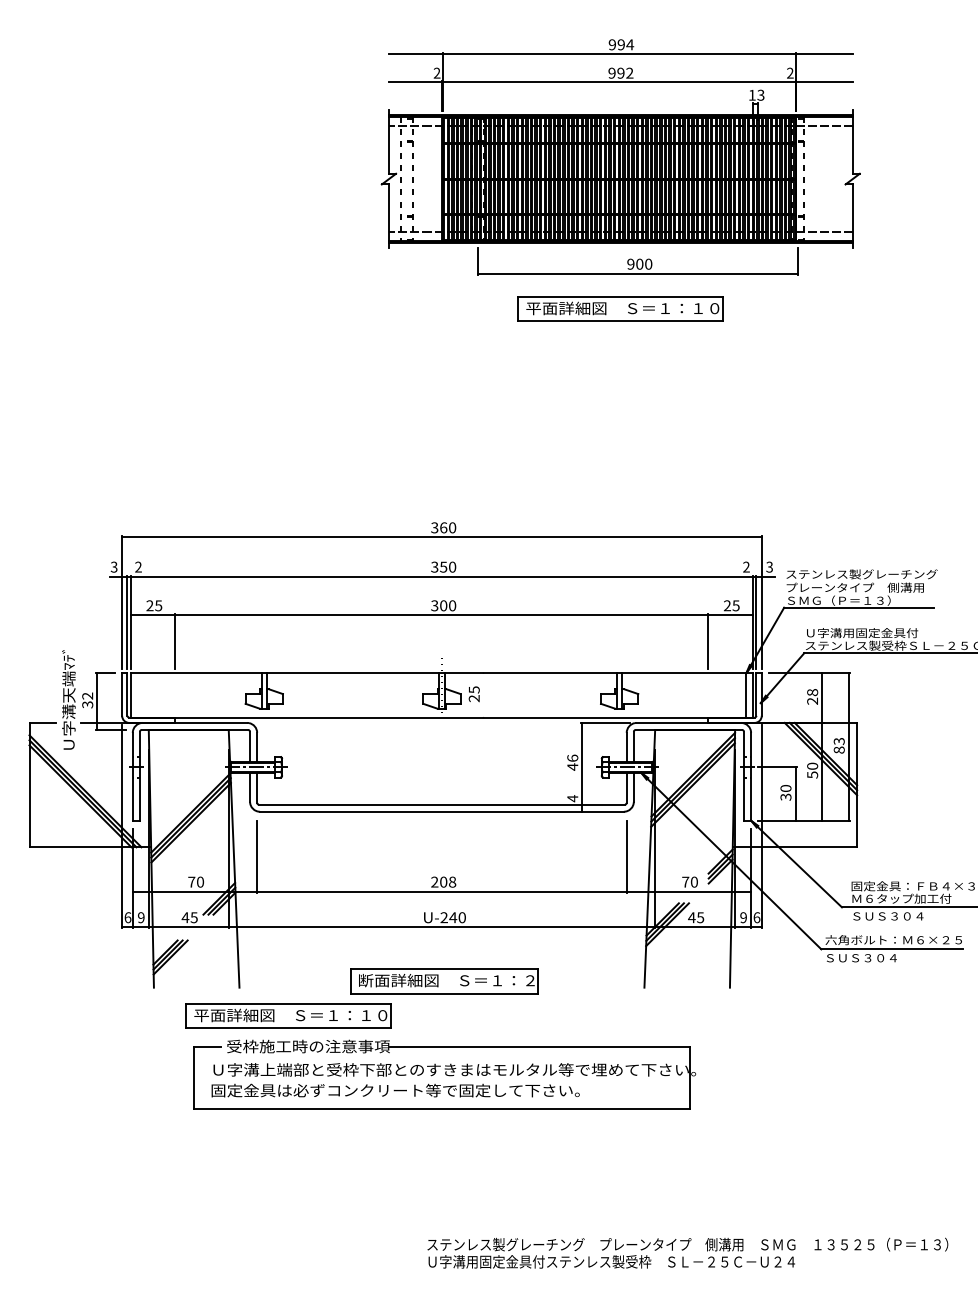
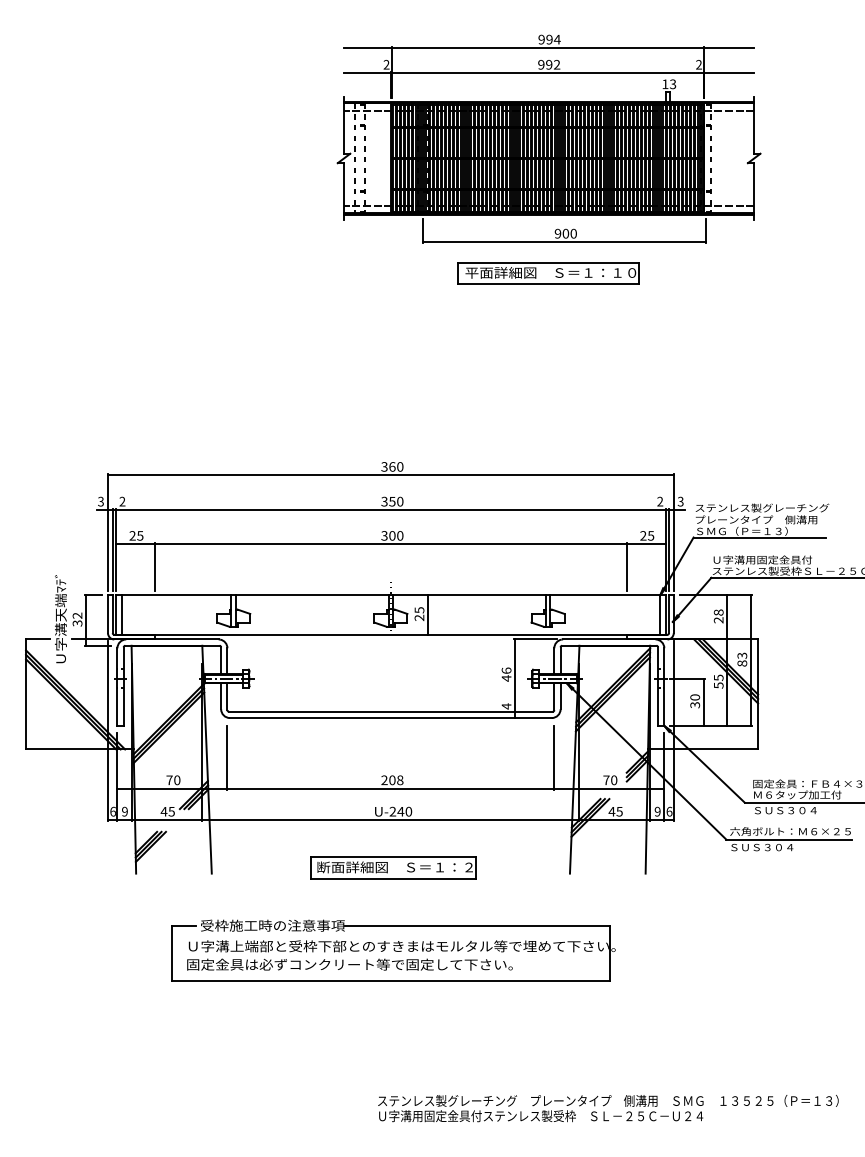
line: (138, 695) -> (122, 615), added
line: (483, 695) -> (427, 615), added
text: (812, 765) -> (718, 677), 50 -> 55
part: (288, 1015) -> (255, 898), removed

